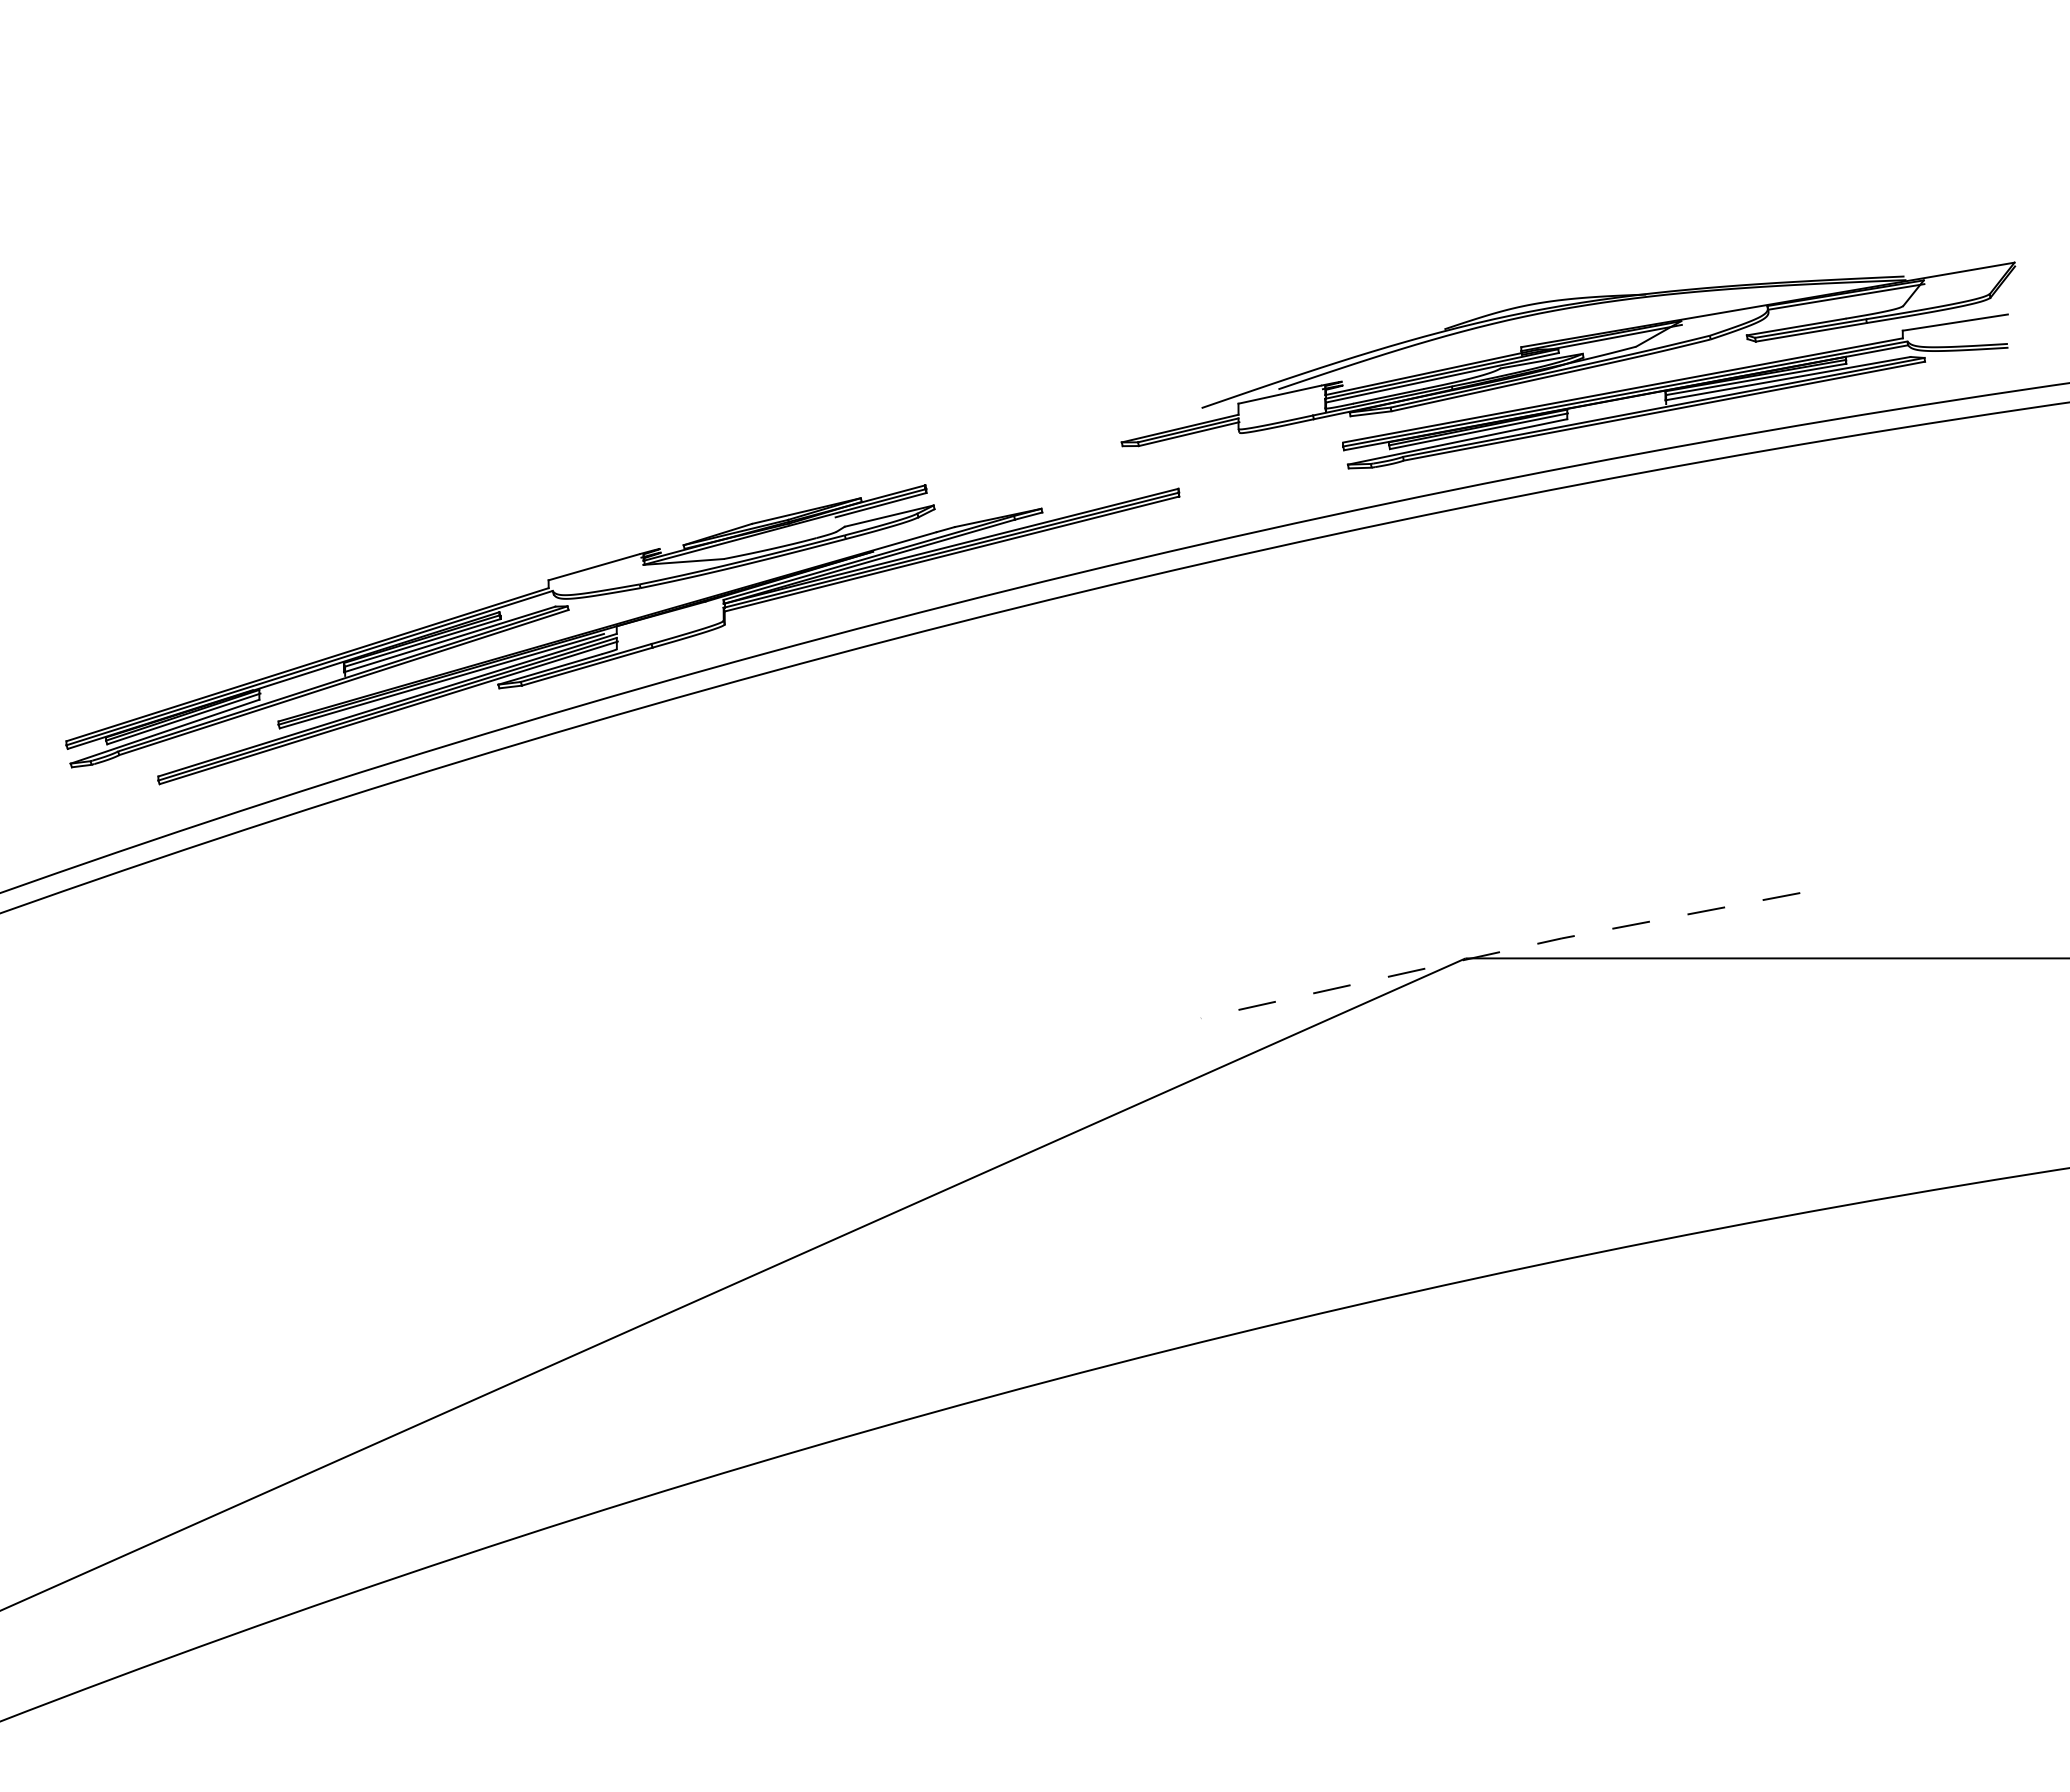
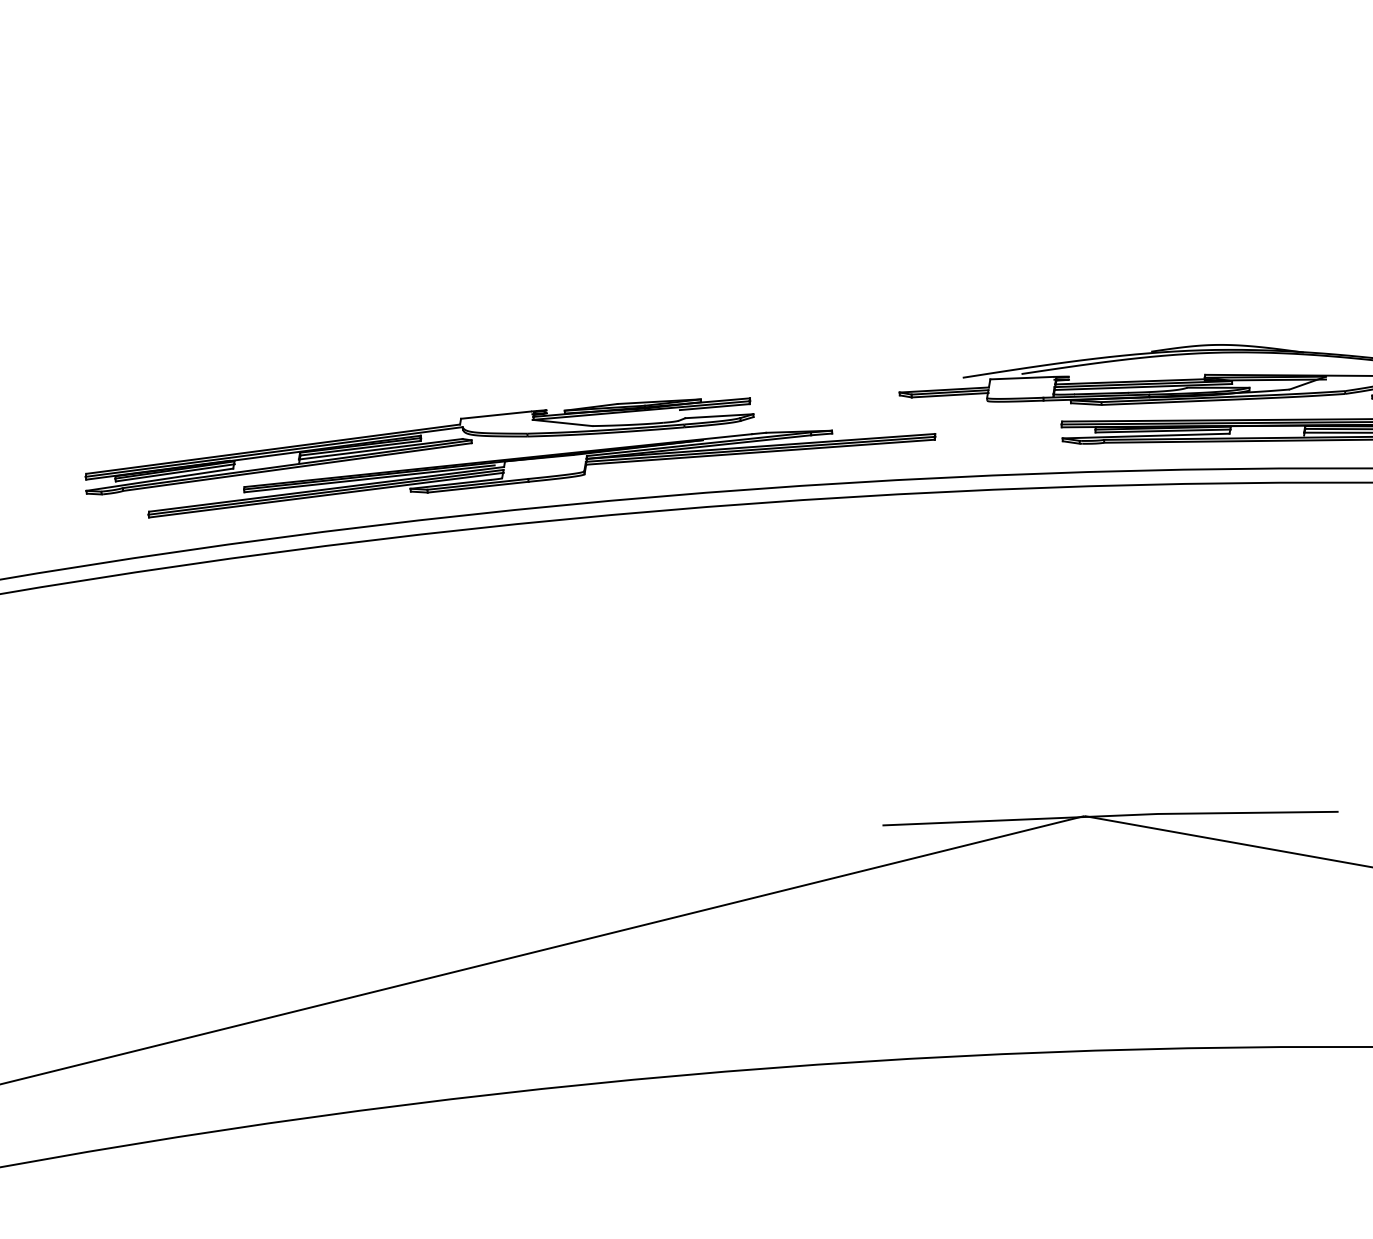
line: (1500, 952) -> (1110, 816), dashed -> solid

